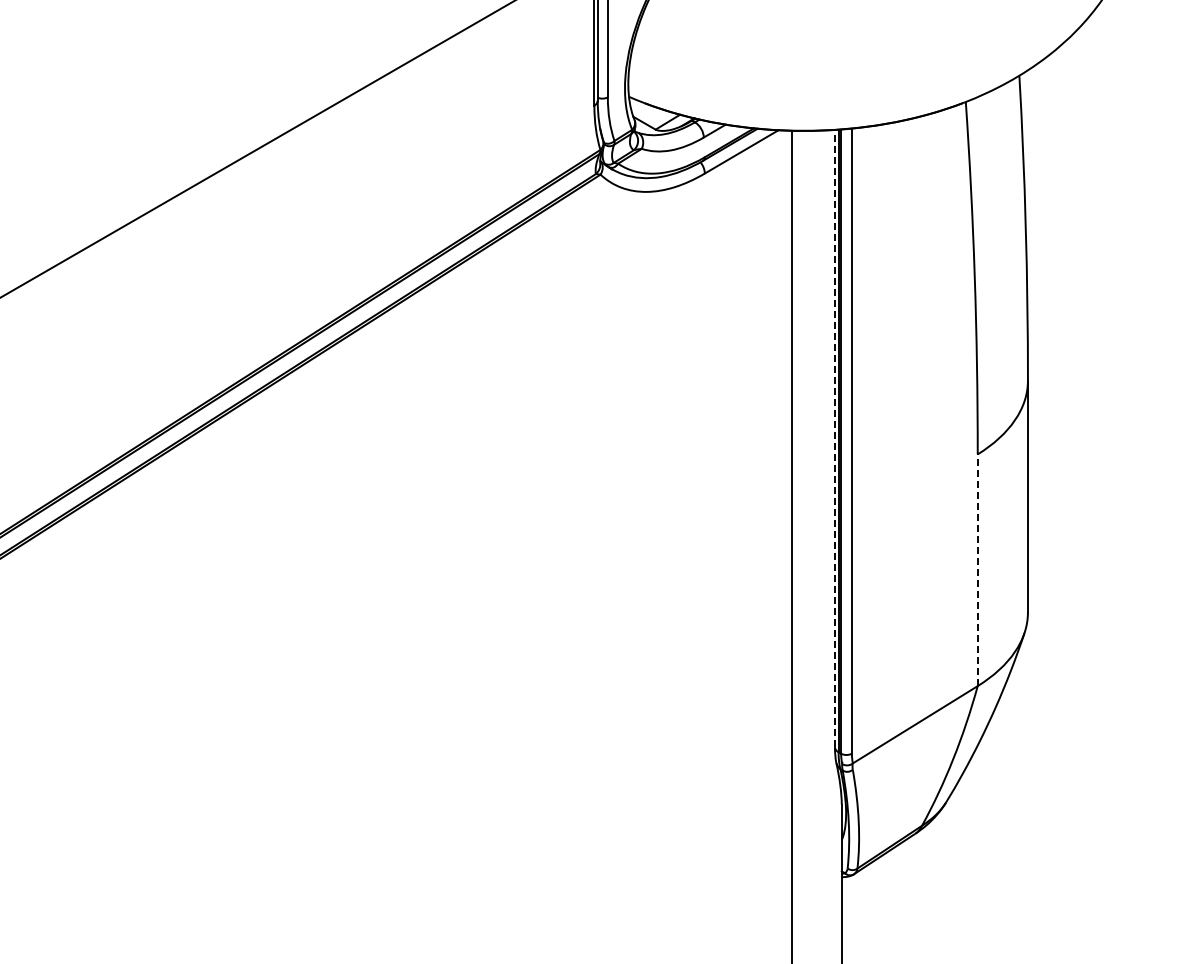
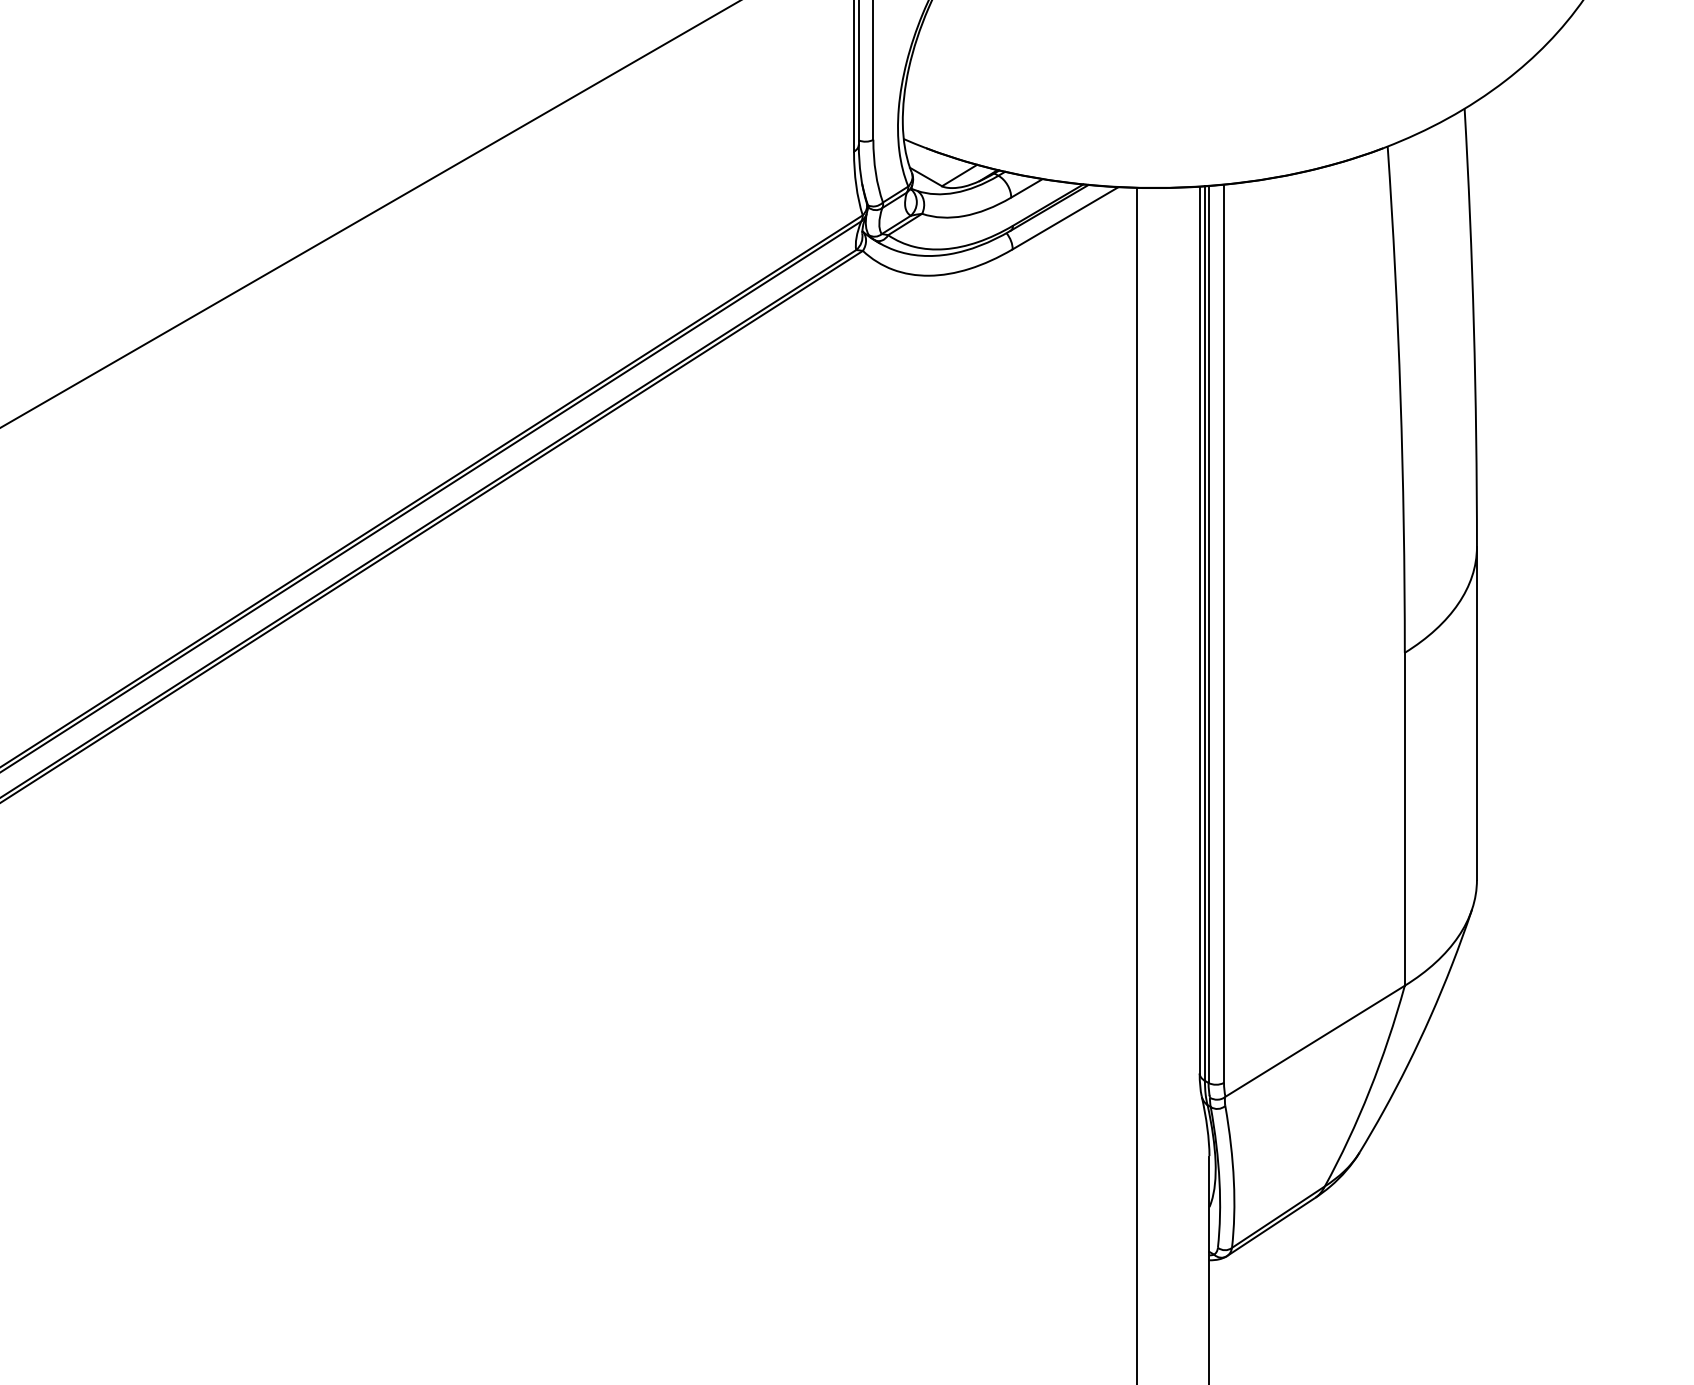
line: (834, 438) -> (1199, 629), dashed -> solid
line: (977, 570) -> (1404, 819), dashed -> solid

